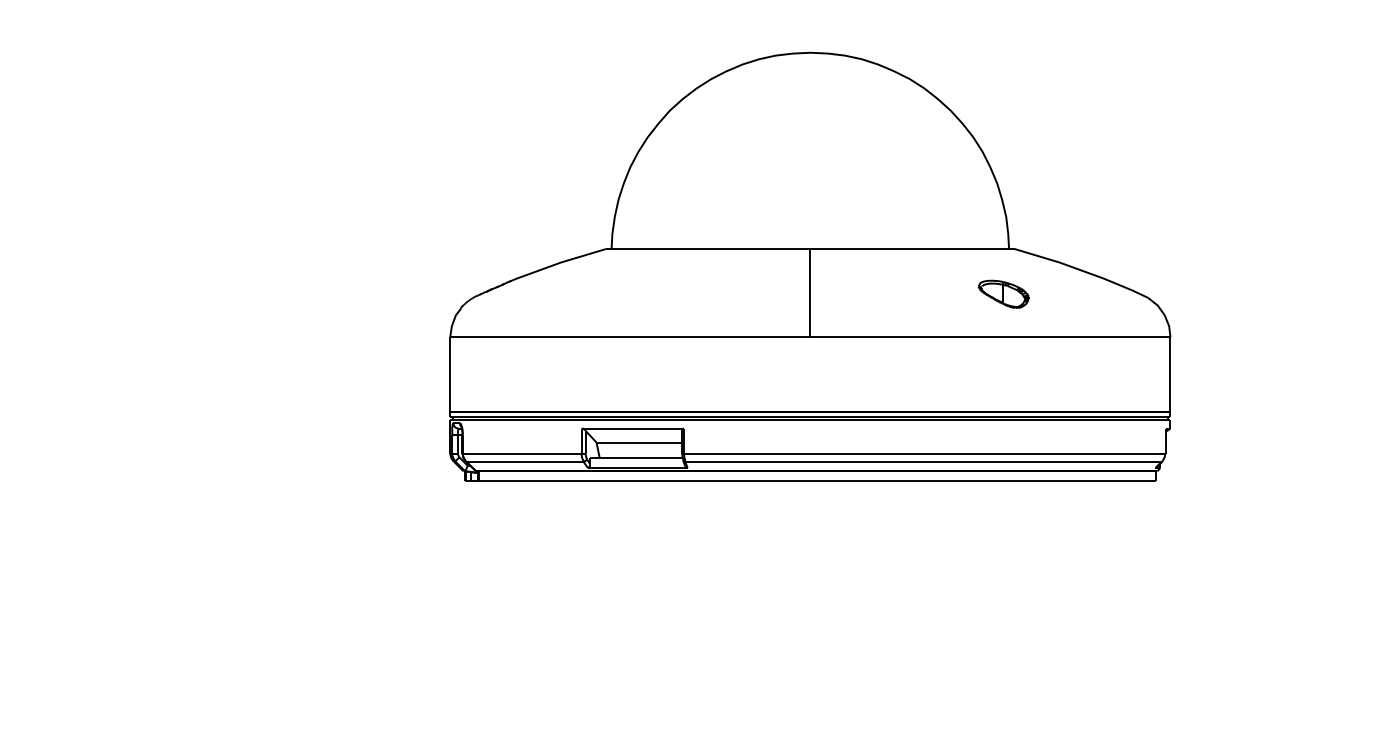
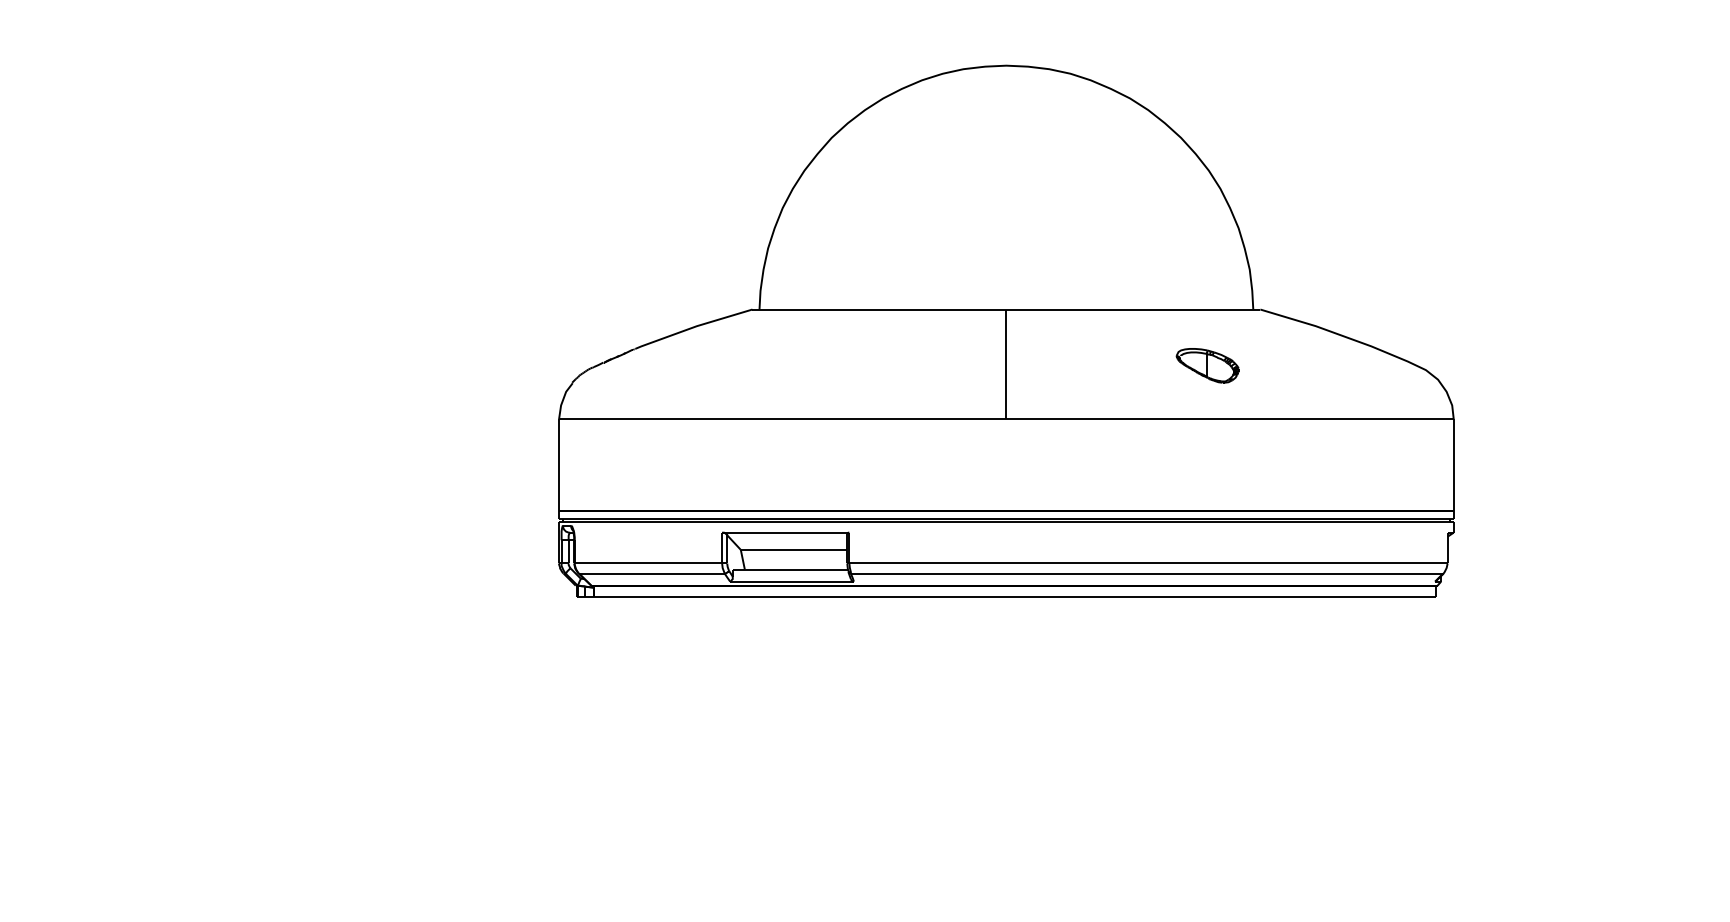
part: (1003, 294) -> (1207, 365), moved

